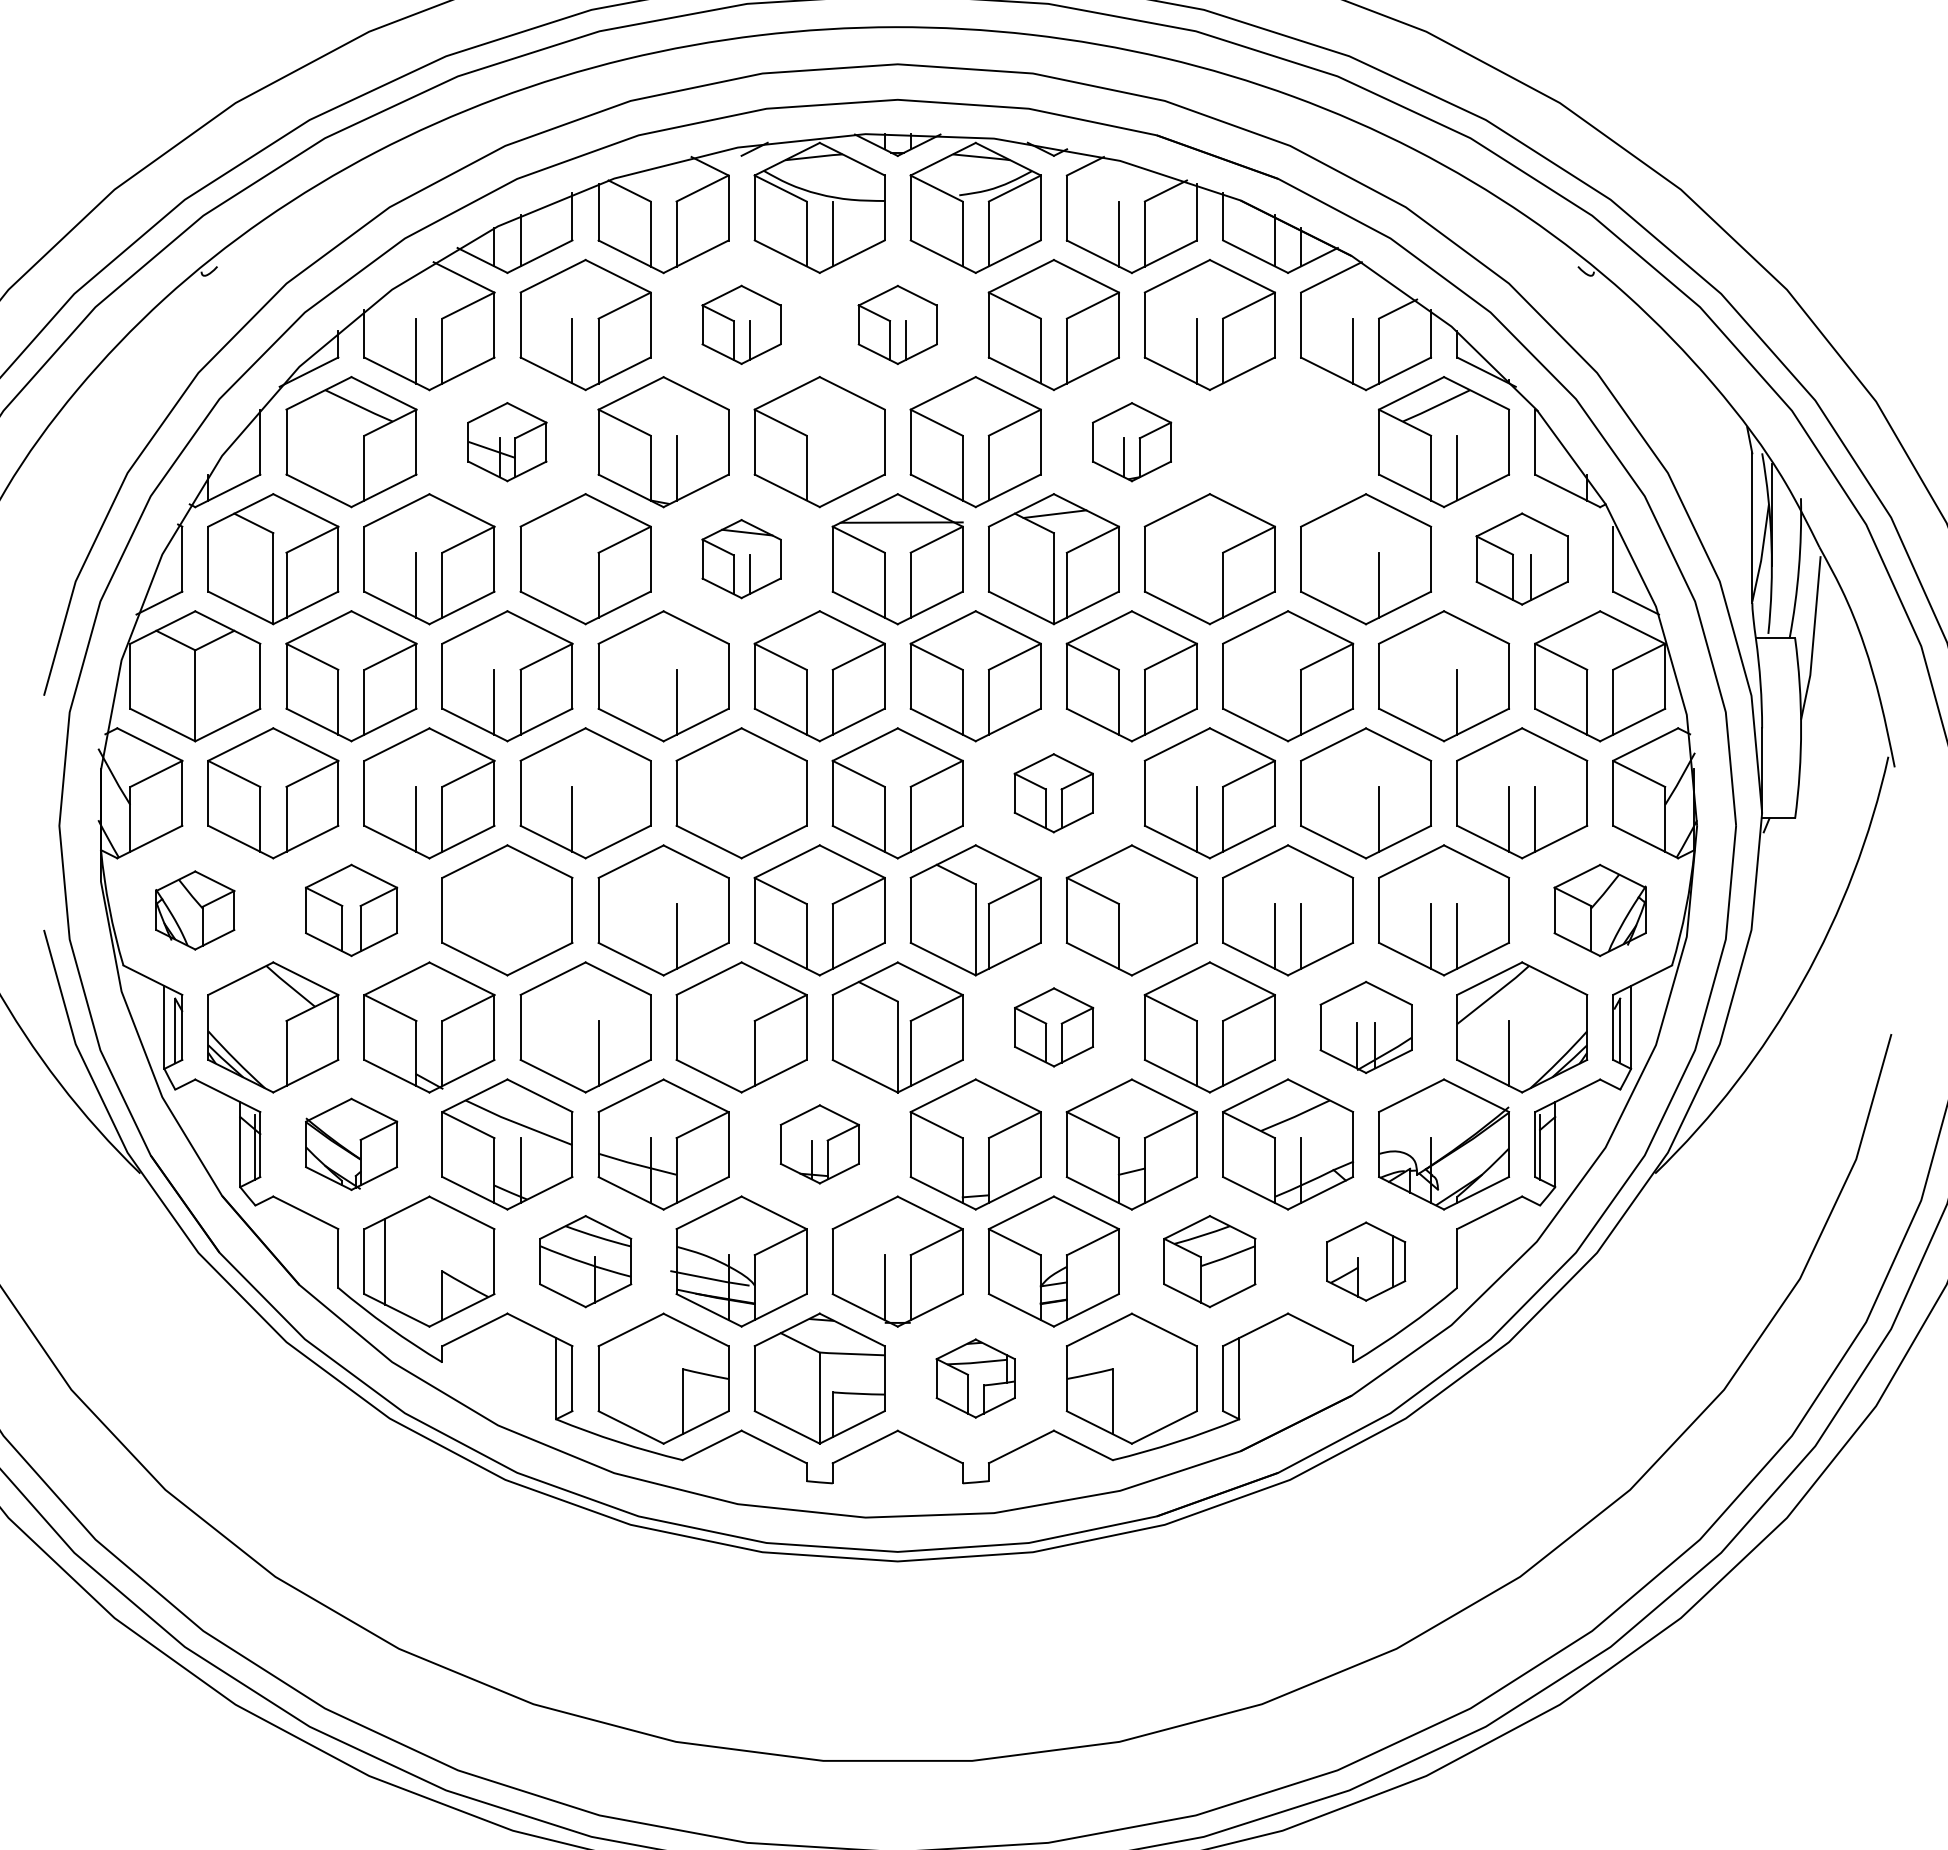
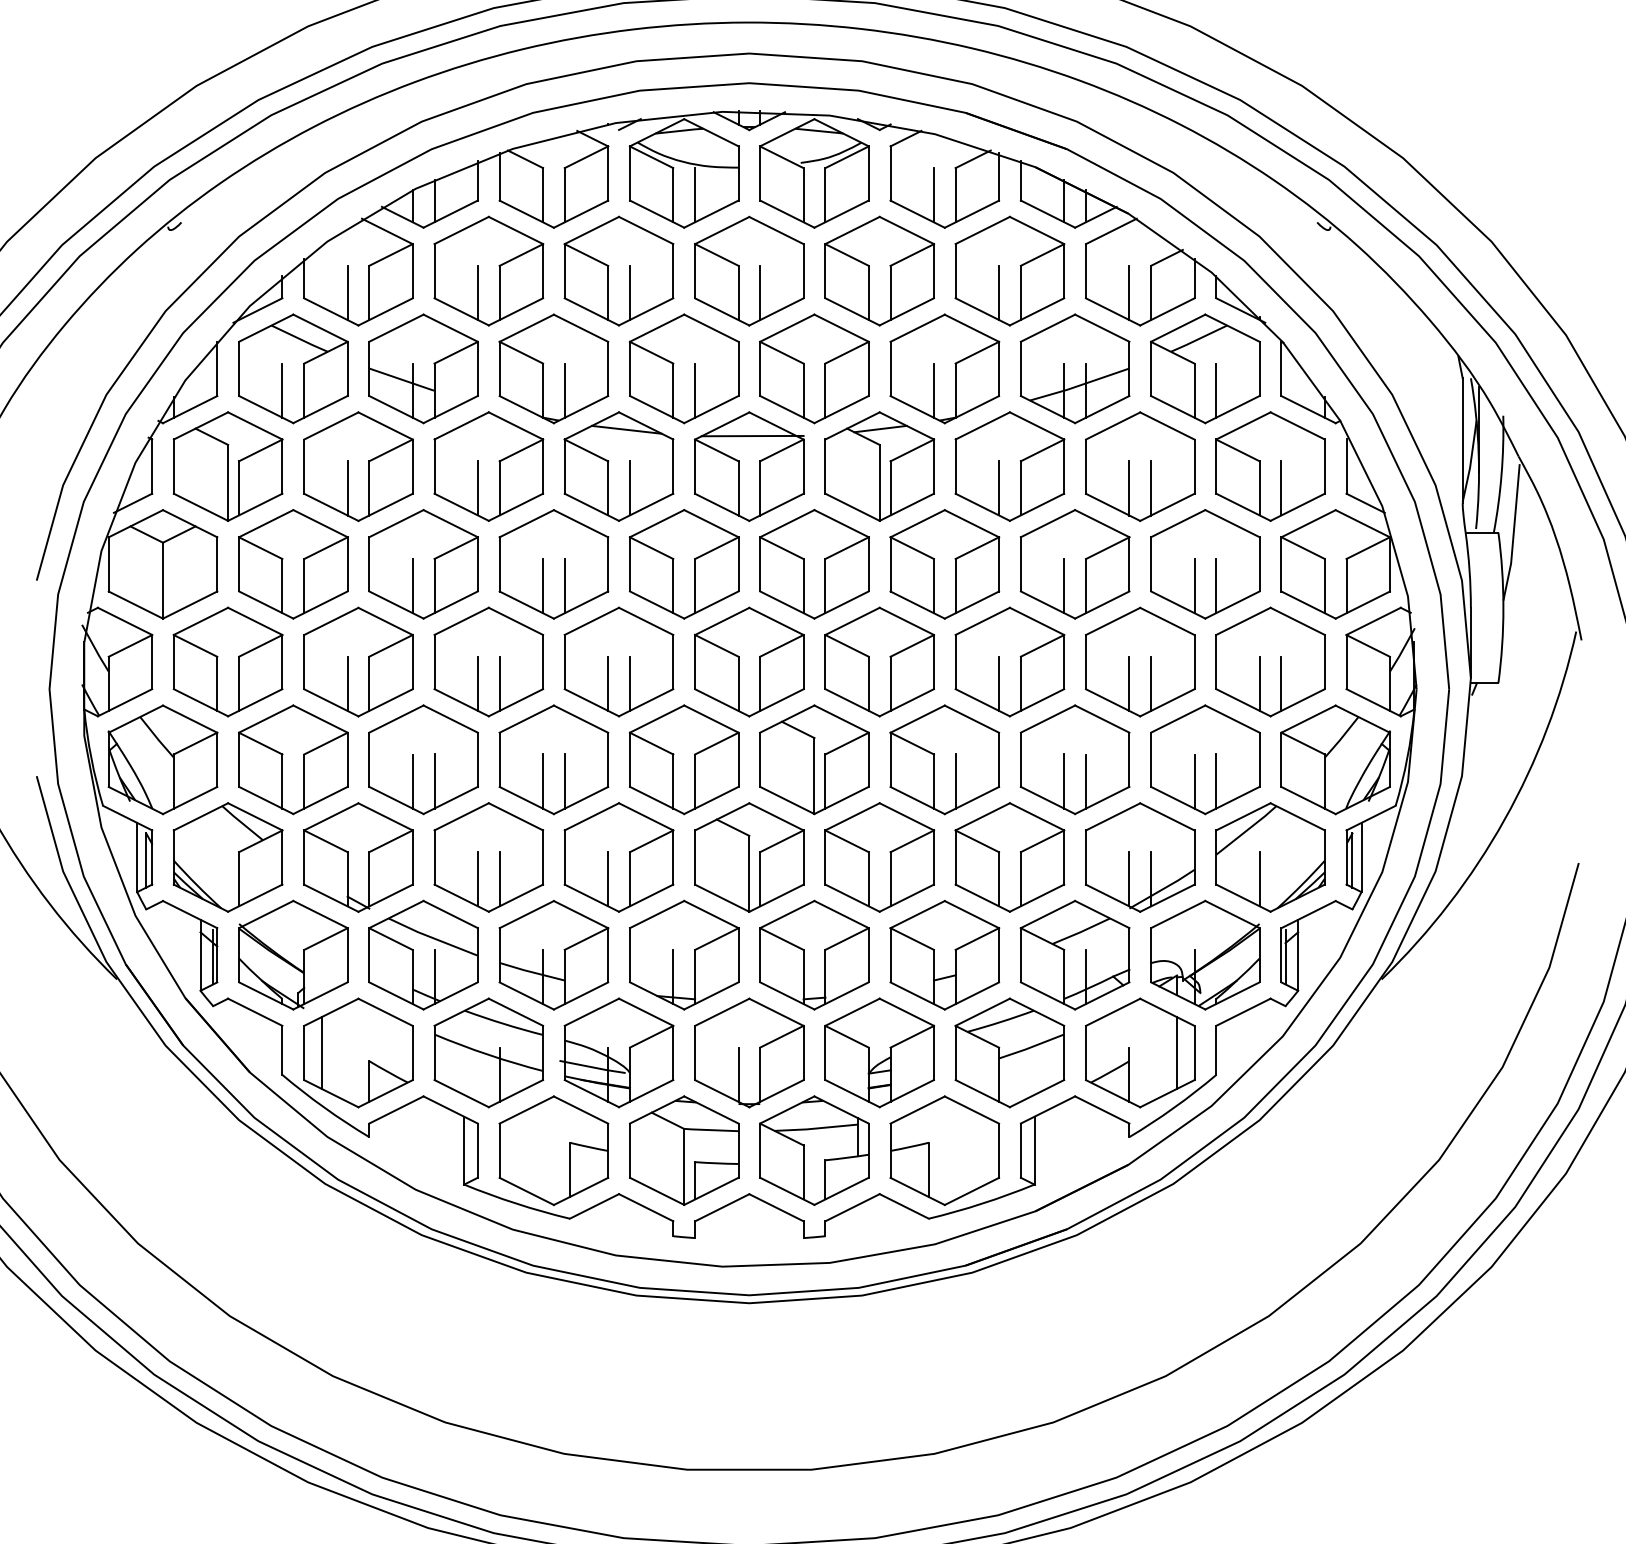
part: (740, 324) -> (618, 270), size x1.67
part: (897, 324) -> (749, 270), size x1.67
part: (507, 441) -> (423, 368), size x1.67
part: (1131, 441) -> (944, 368), size x1.67
part: (1287, 441) -> (1074, 368), added
line: (338, 467) -> (282, 390), added
line: (833, 467) -> (695, 390), added
part: (740, 559) -> (618, 466), size x1.67
part: (1522, 559) -> (1270, 466), size x1.43
line: (572, 585) -> (477, 488), added
line: (1197, 585) -> (999, 488), added
line: (1353, 585) -> (1129, 488), added
line: (651, 701) -> (543, 585), added
line: (1275, 701) -> (1064, 585), added
line: (1431, 702) -> (1194, 586), added
part: (1053, 792) -> (879, 661), size x1.67
line: (598, 818) -> (499, 683), added
line: (729, 818) -> (608, 683), added
line: (755, 818) -> (630, 683), added
line: (1353, 818) -> (1129, 683), added
part: (194, 910) -> (162, 759), size x1.67
part: (351, 910) -> (293, 759), size x1.43
part: (1599, 910) -> (1335, 759), size x1.43
line: (494, 936) -> (412, 781), added
line: (520, 936) -> (434, 781), added
line: (651, 936) -> (543, 781), added
line: (1144, 936) -> (955, 781), added
part: (1053, 1027) -> (879, 857), size x1.67
part: (1366, 1027) -> (1140, 857), size x1.43
line: (572, 1053) -> (477, 879), added
line: (729, 1053) -> (608, 879), added
part: (351, 1143) -> (293, 954), size x1.43
part: (820, 1143) -> (684, 954), size x1.67
part: (585, 1261) -> (488, 1052), size x1.43
part: (1209, 1261) -> (1009, 1052), size x1.43
part: (1366, 1261) -> (1140, 1052), size x1.67
part: (975, 1378) -> (814, 1150), size x1.67

